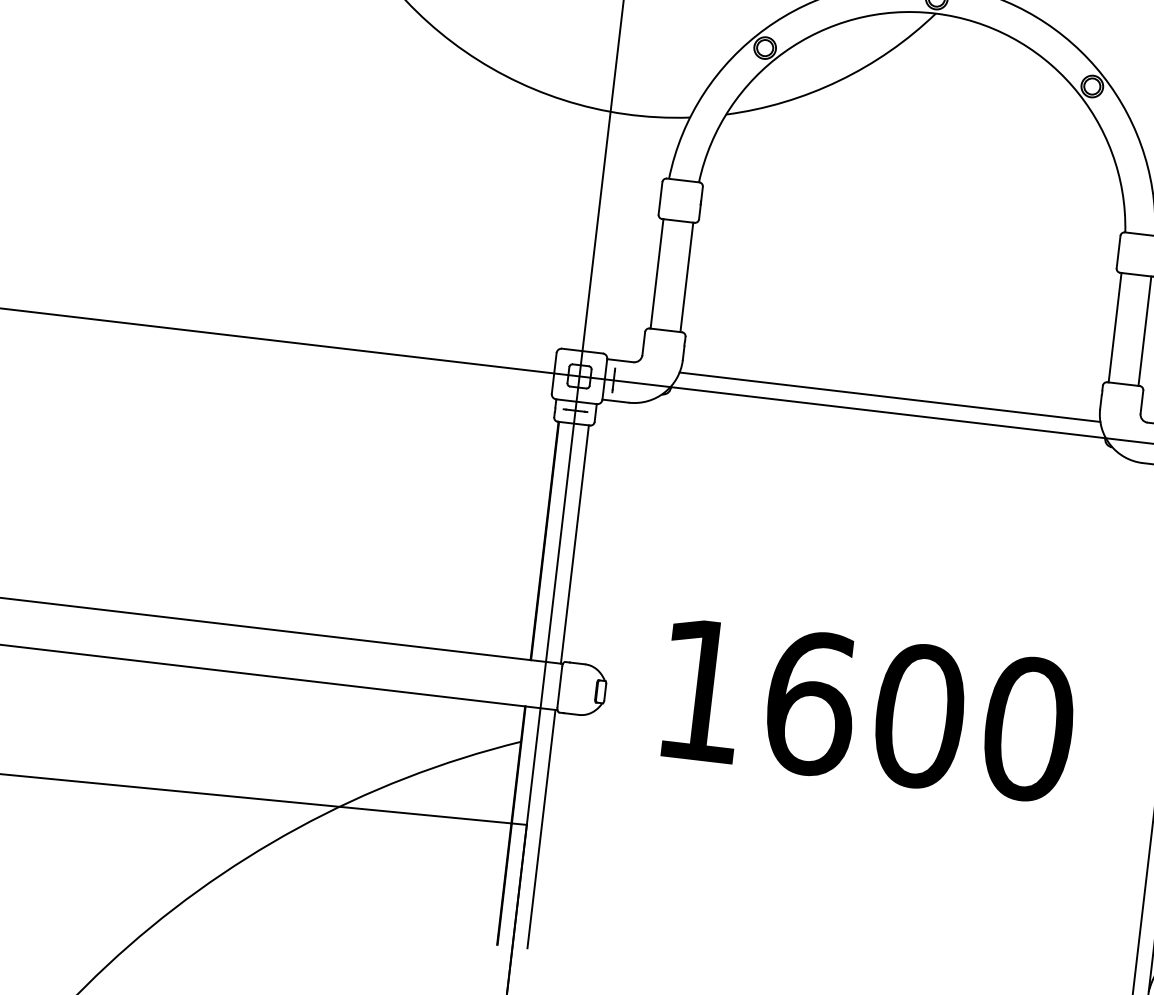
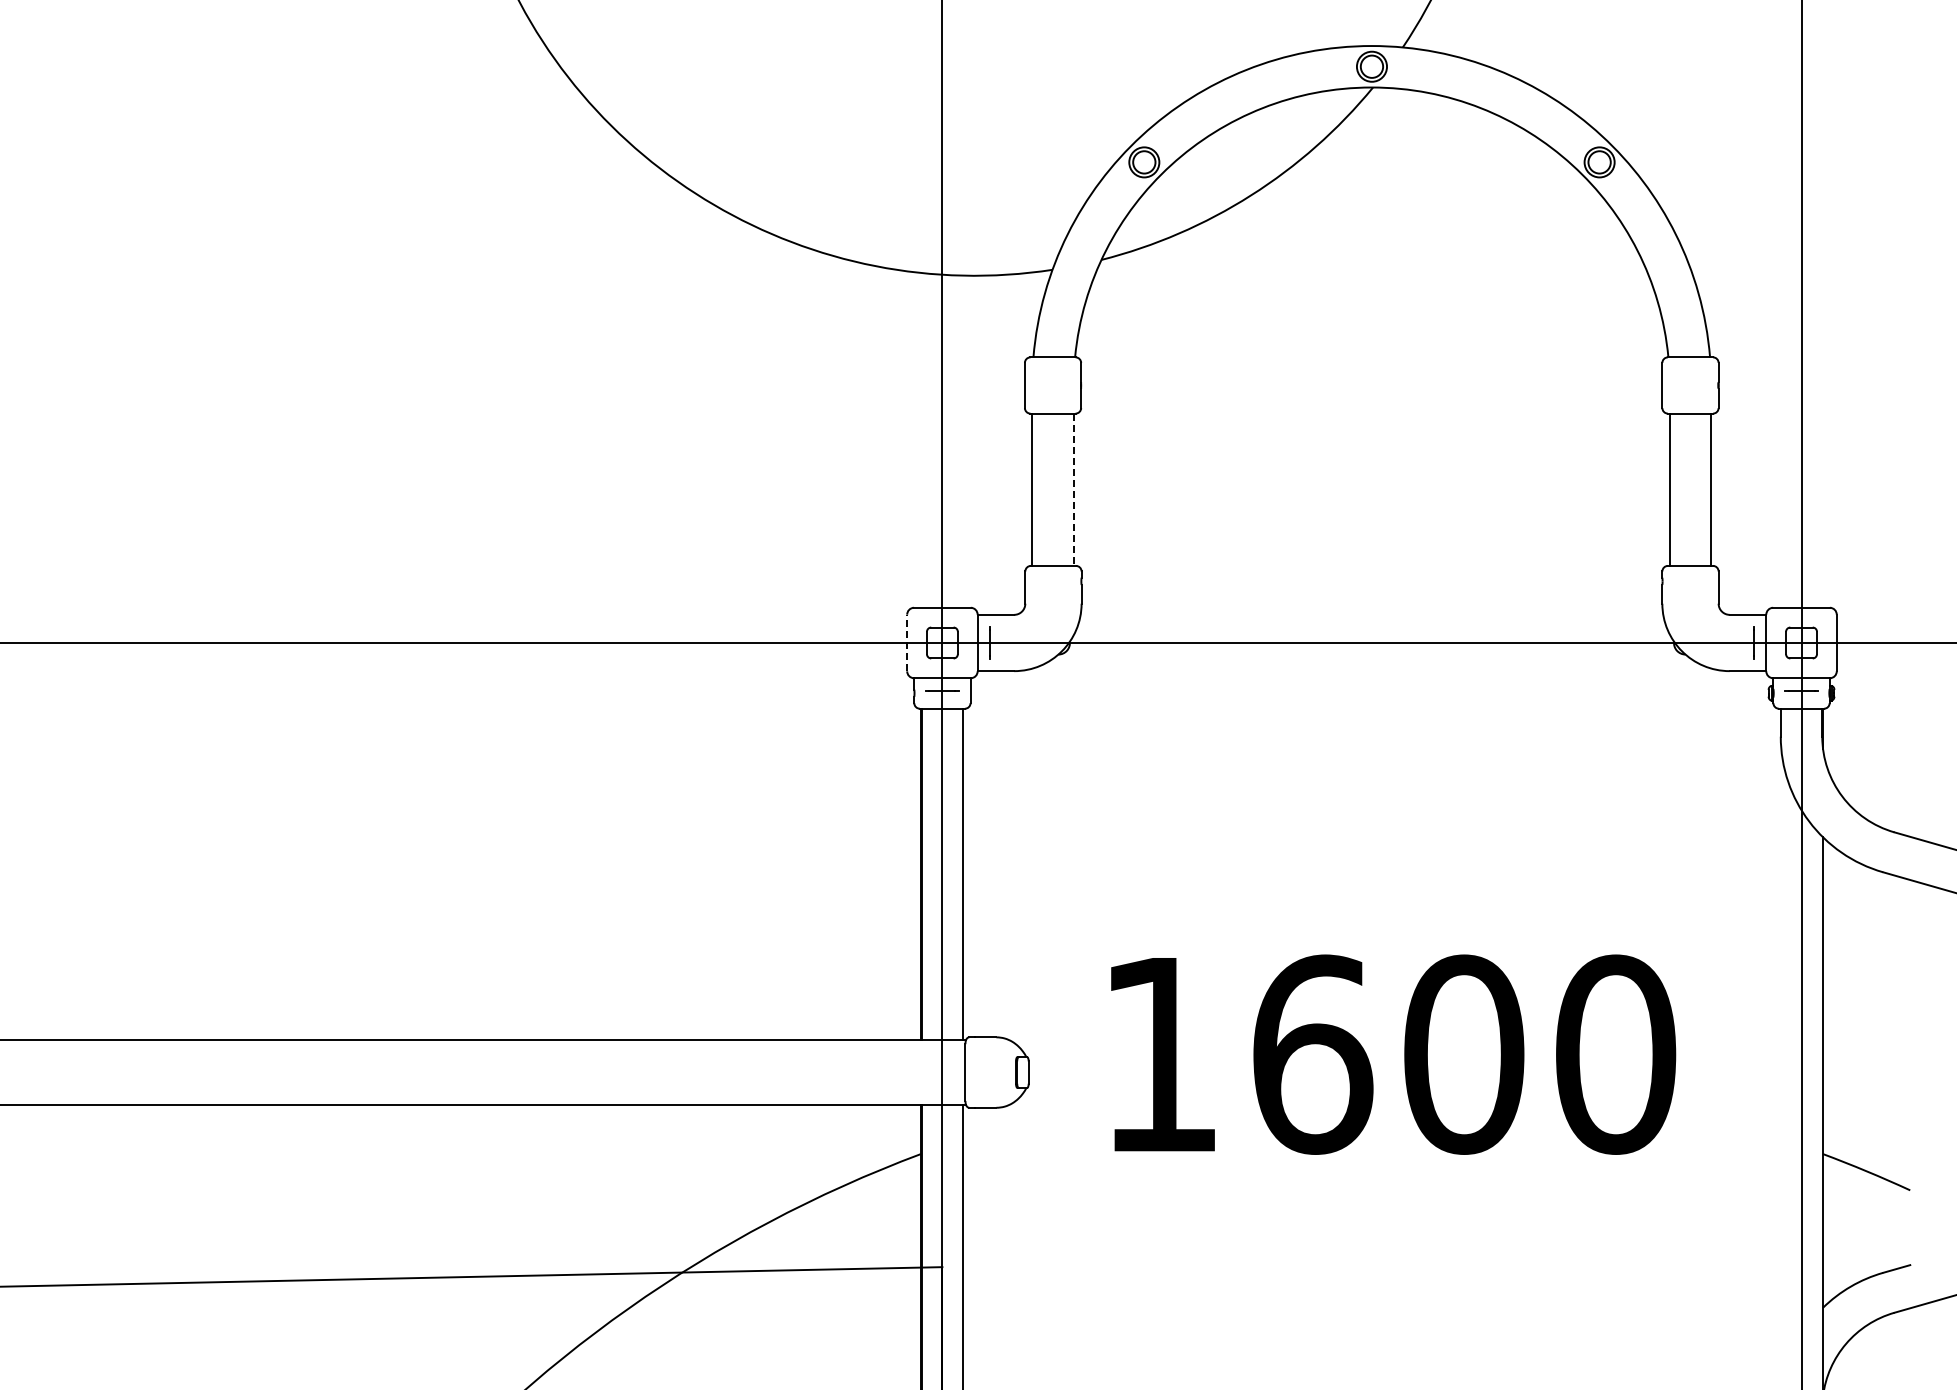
line: (686, 277) -> (1073, 490), solid -> dashed
line: (554, 373) -> (907, 642), solid -> dashed
line: (889, 397) -> (1371, 621), removed

